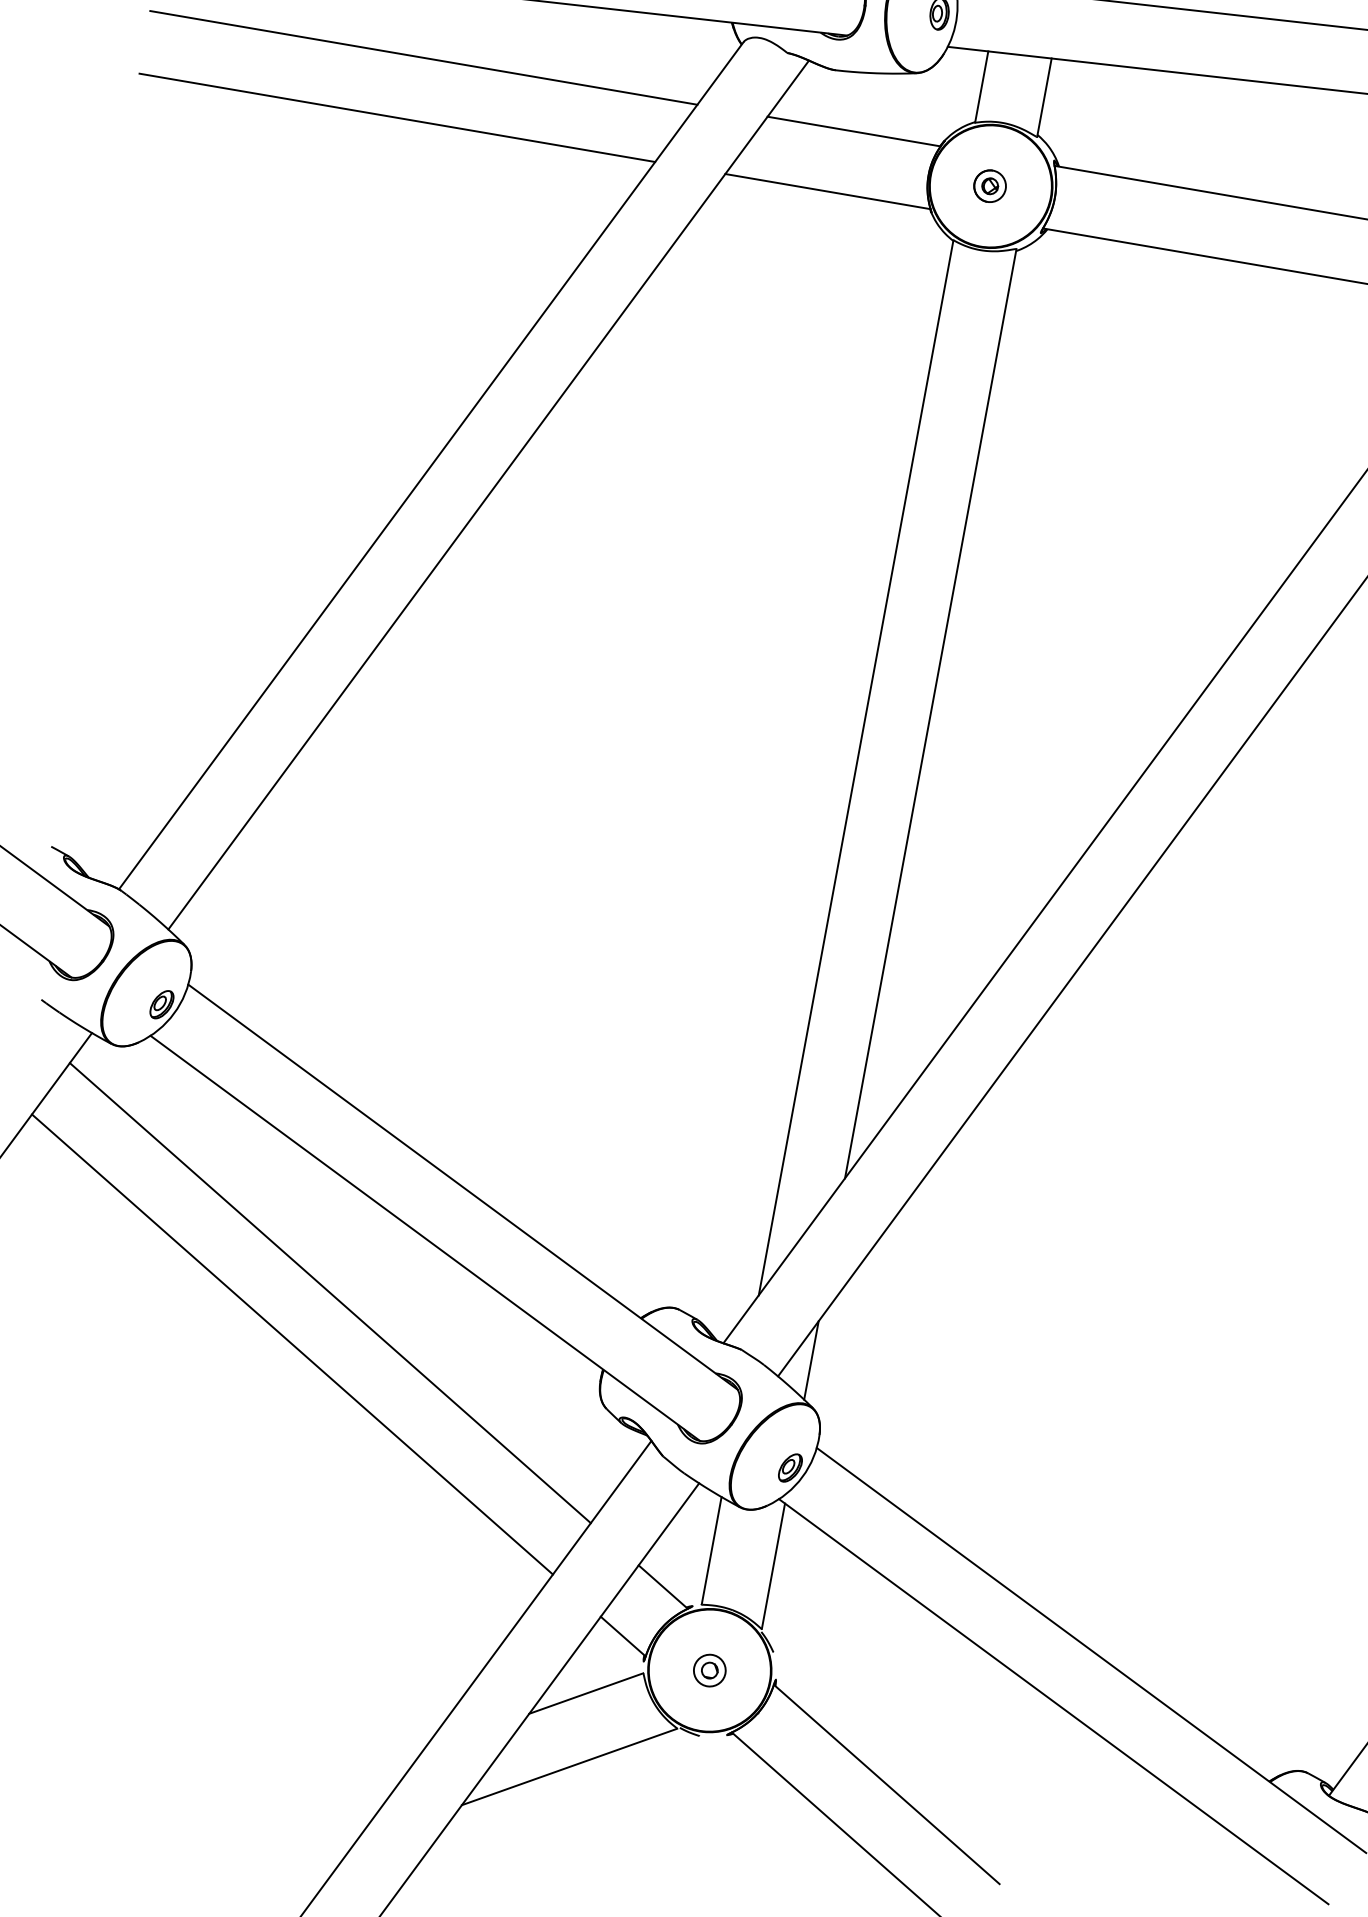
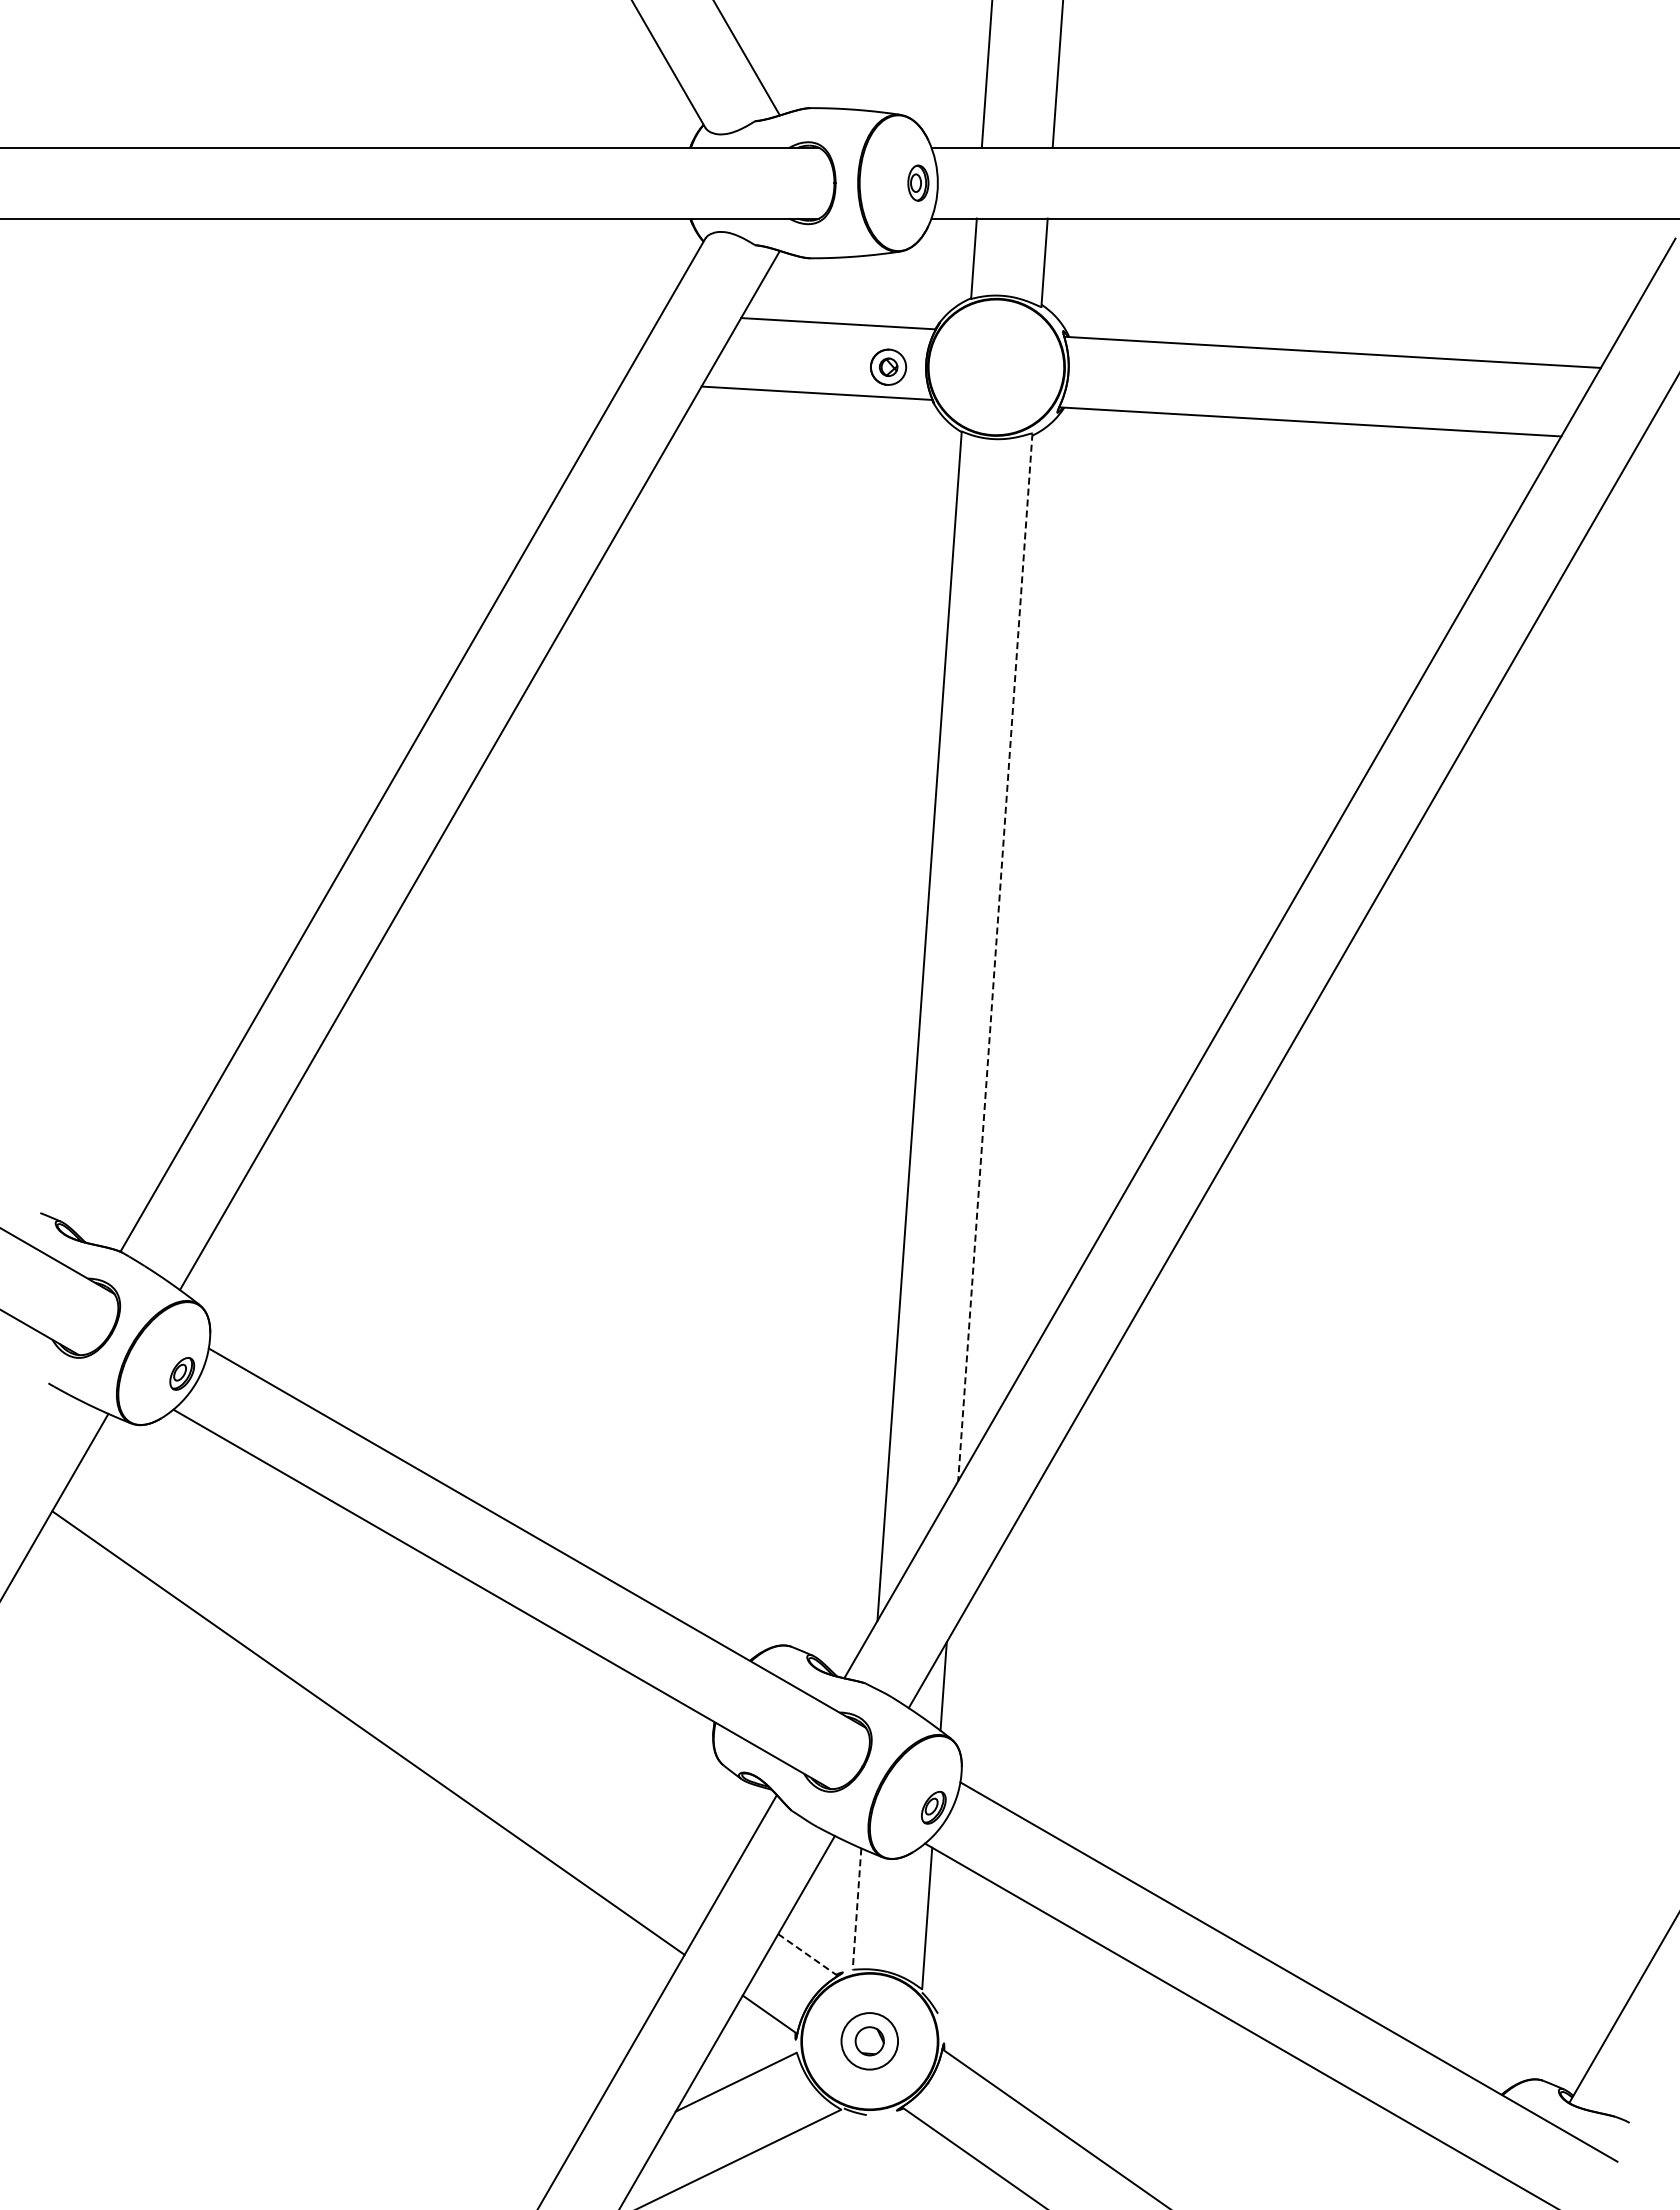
line: (424, 57) -> (354, 295), removed
line: (397, 117) -> (332, 364), removed
part: (990, 185) -> (888, 366), moved
line: (930, 713) -> (995, 957), solid -> dashed
line: (329, 1292) -> (403, 1671), removed
line: (712, 1550) -> (857, 1908), solid -> dashed
line: (662, 1586) -> (807, 1954), solid -> dashed
part: (709, 1670) -> (869, 2041), size x1.6

